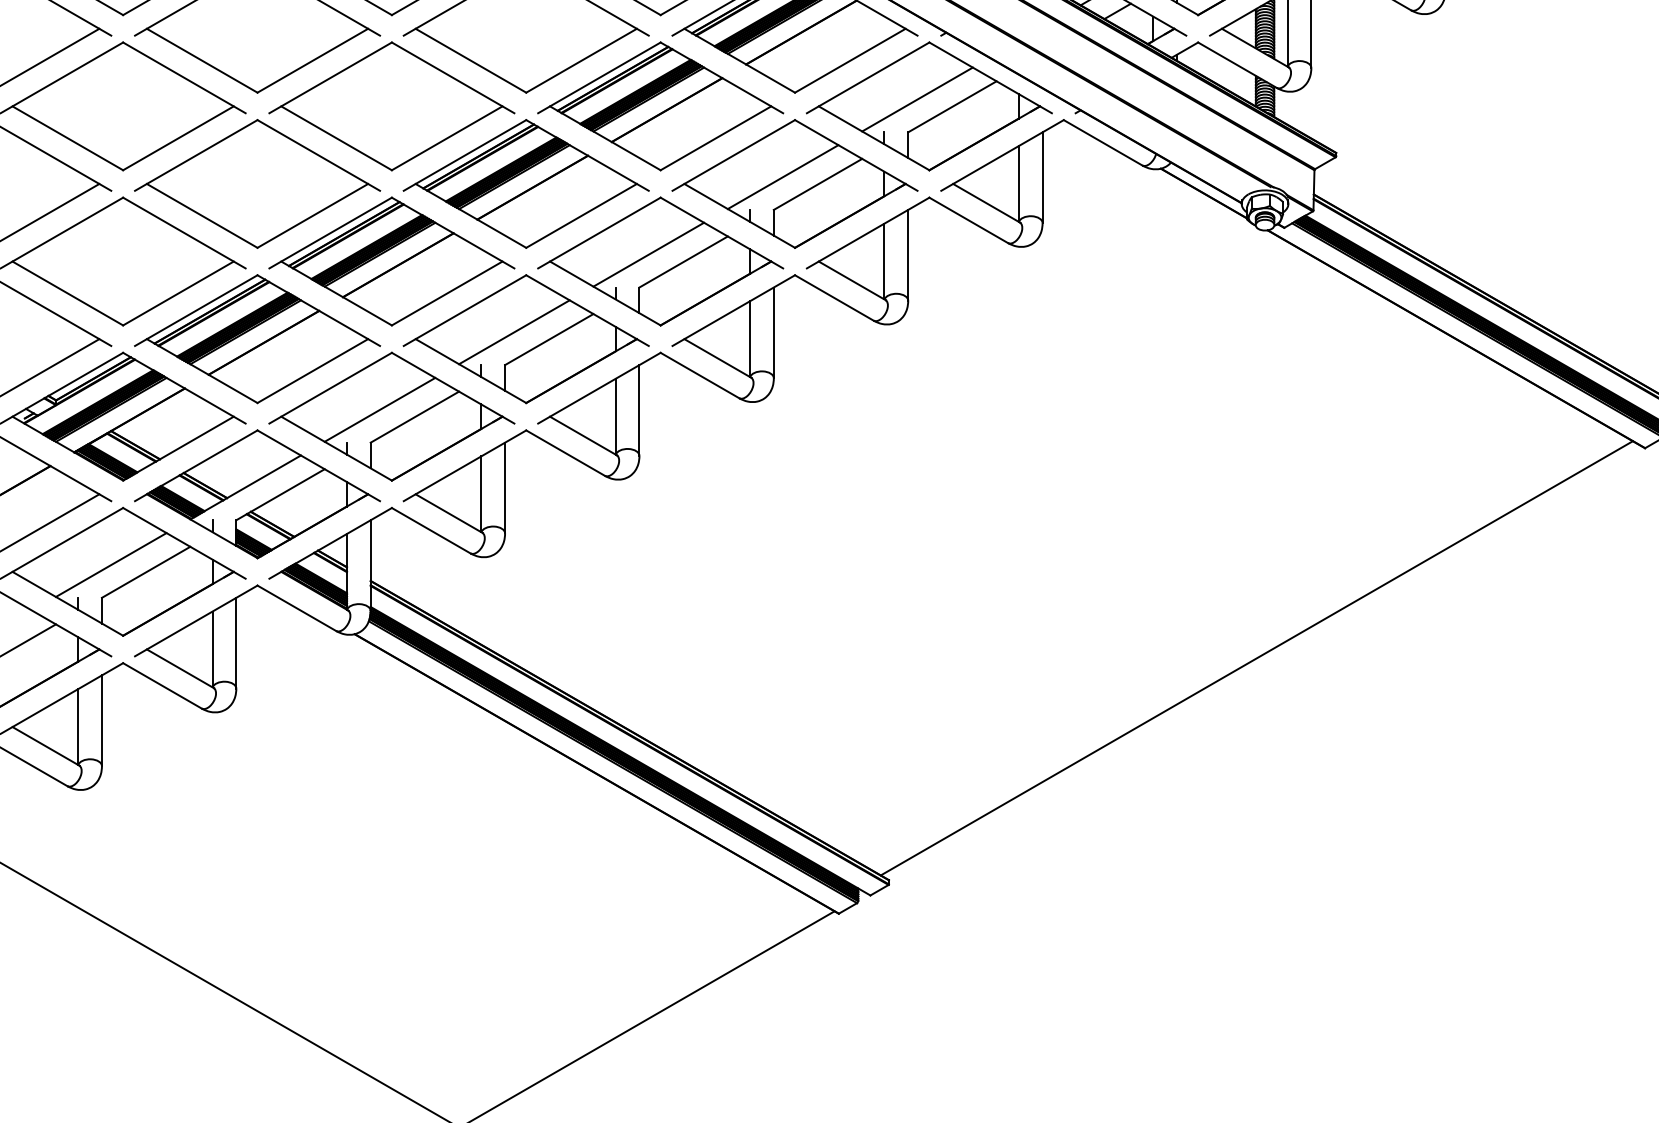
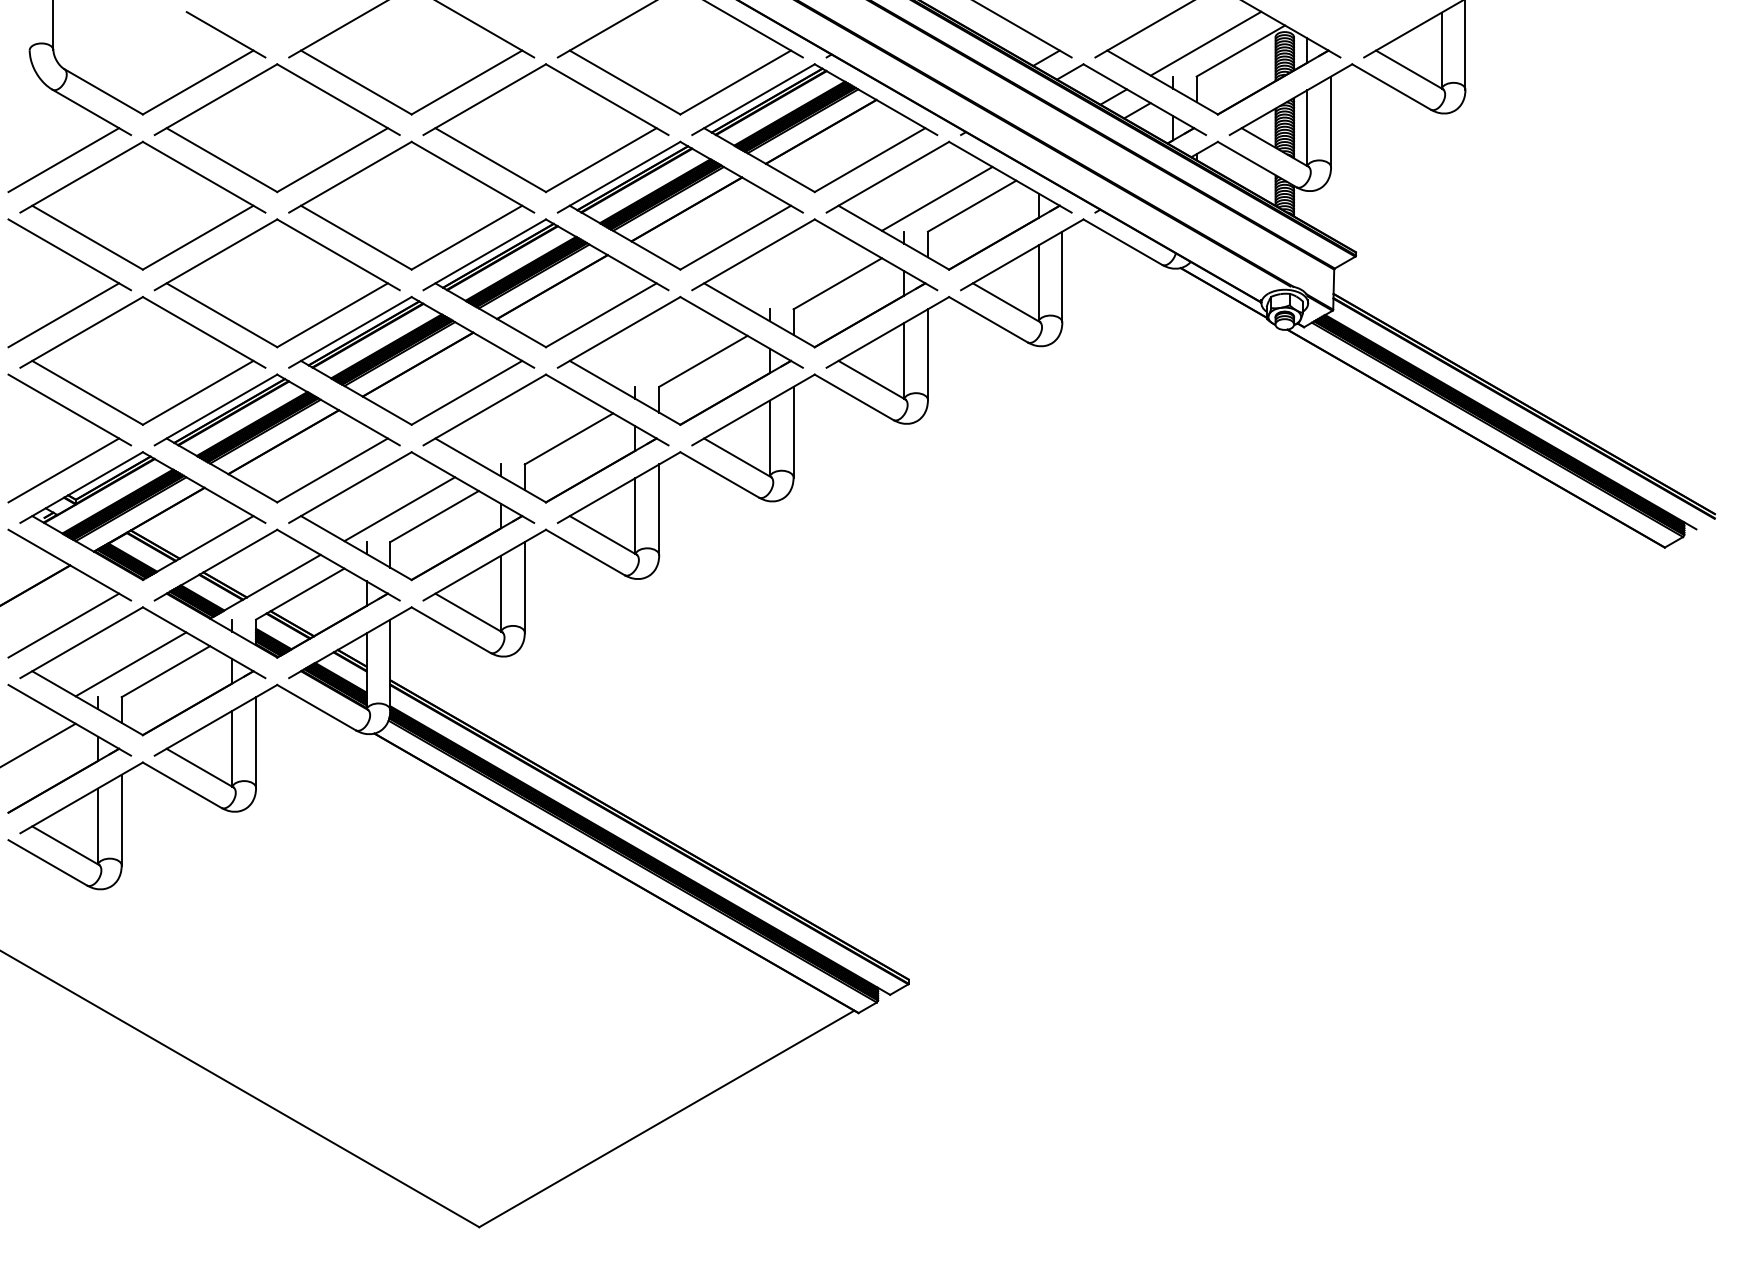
line: (782, 177) -> (802, 276), removed
line: (648, 255) -> (668, 354), removed
line: (513, 332) -> (533, 431), removed
line: (1256, 658) -> (1276, 757), removed

